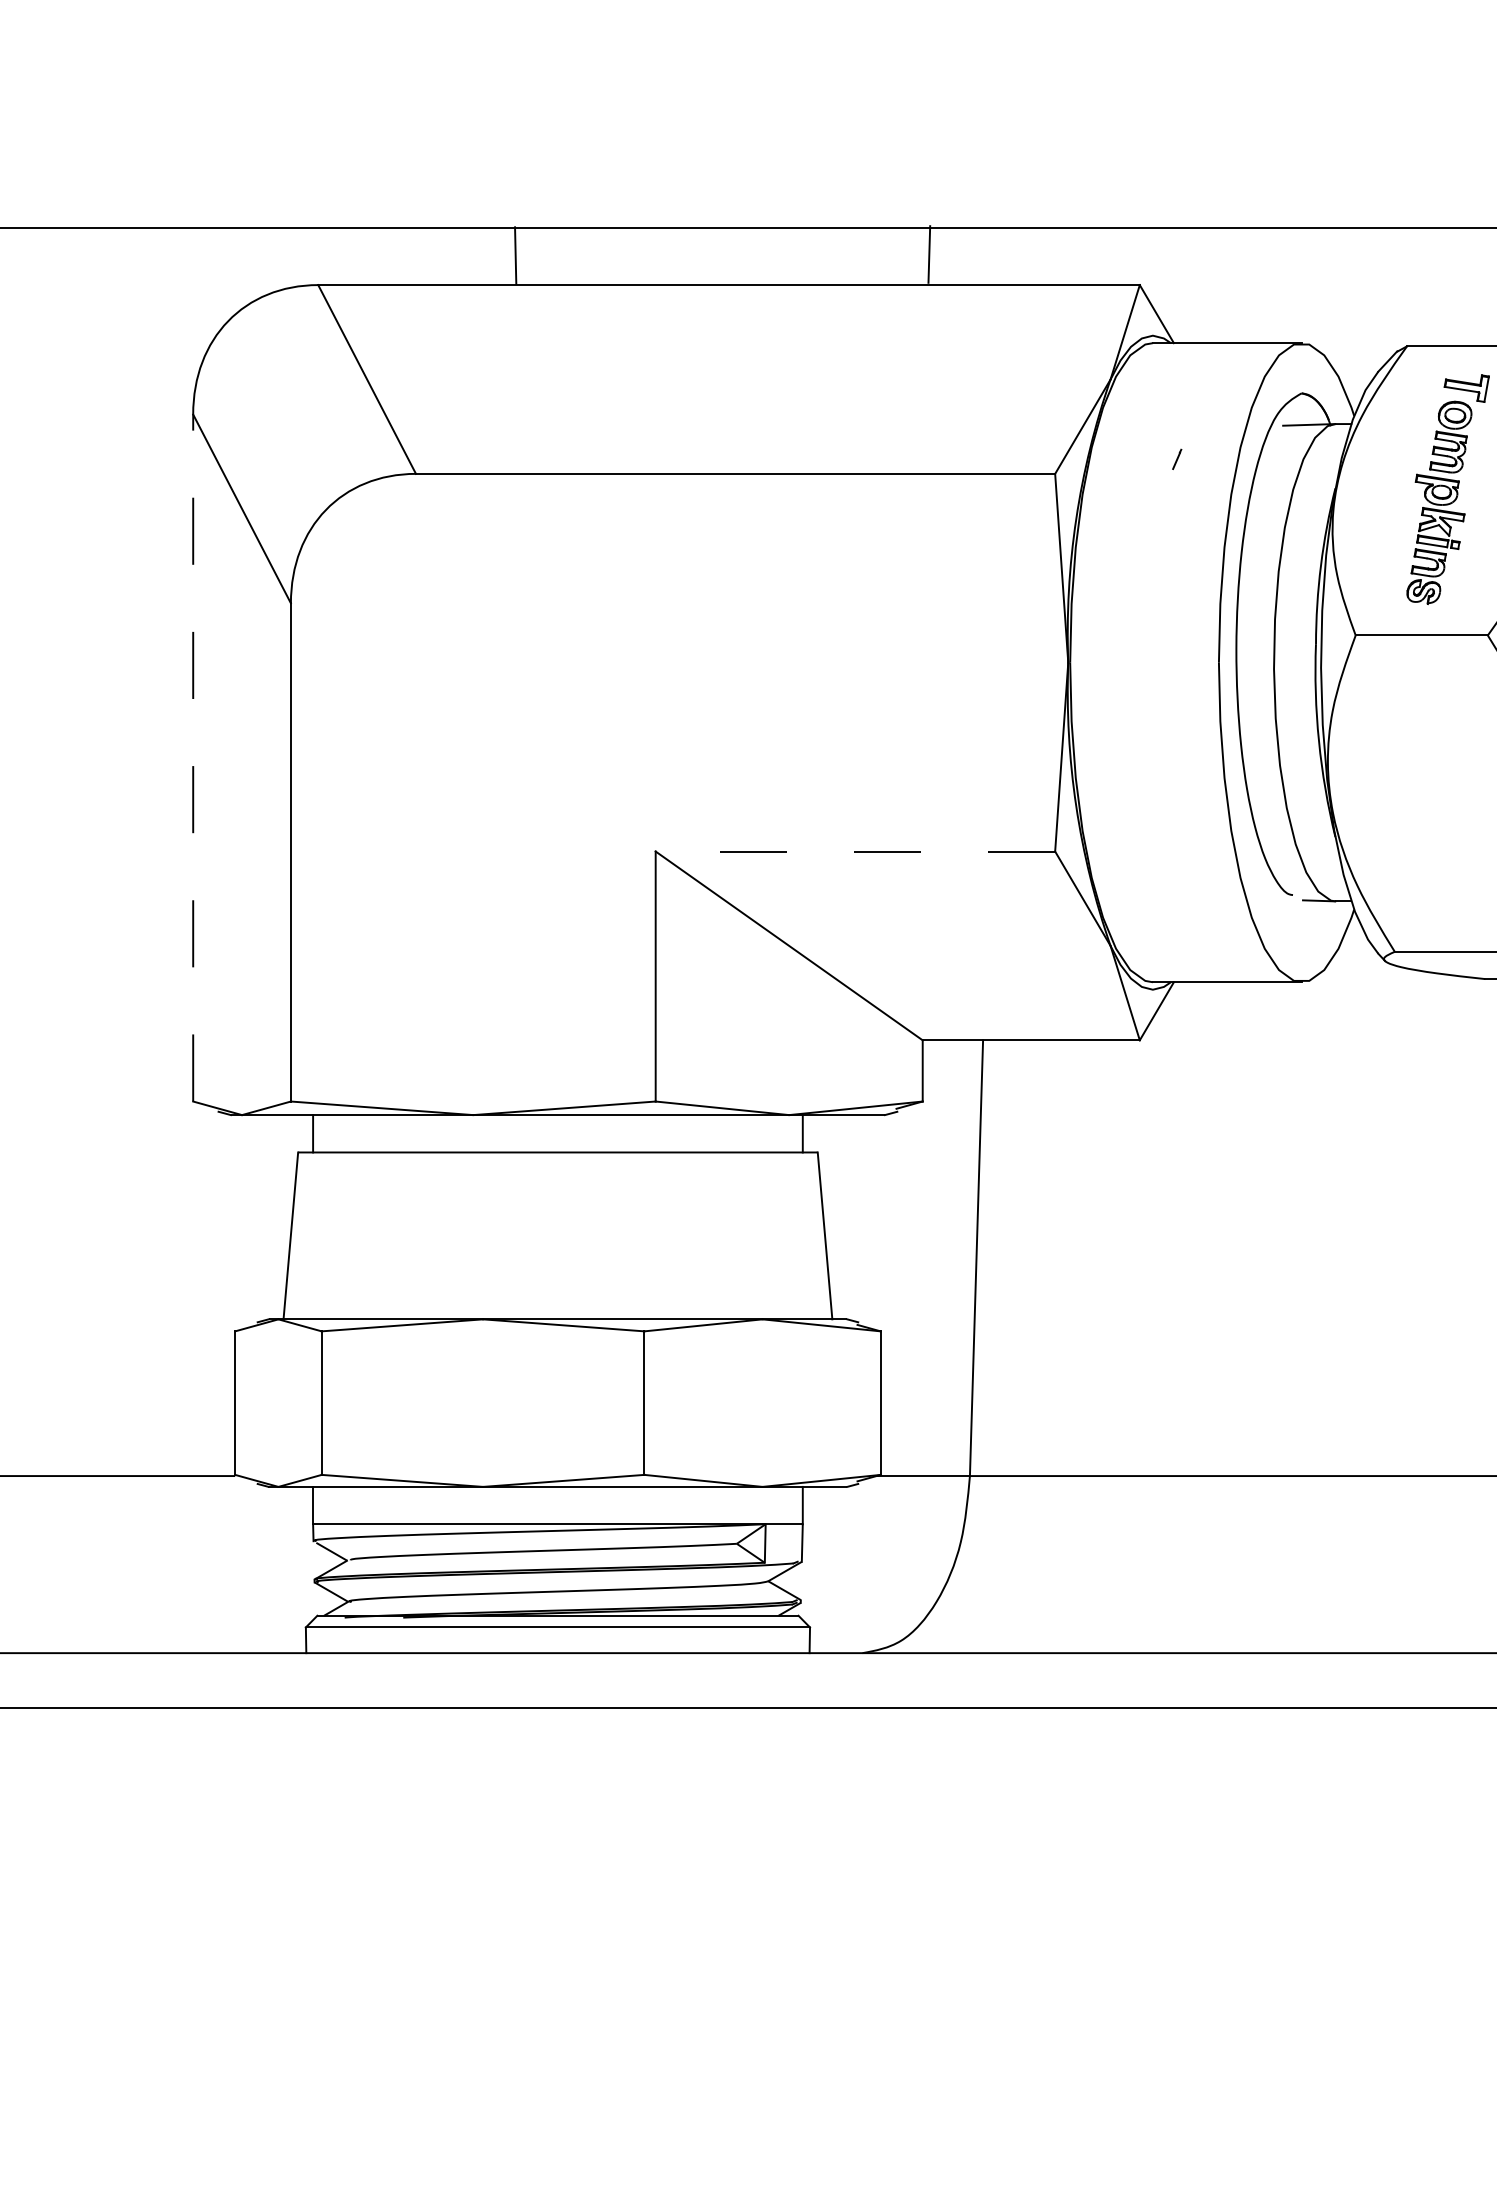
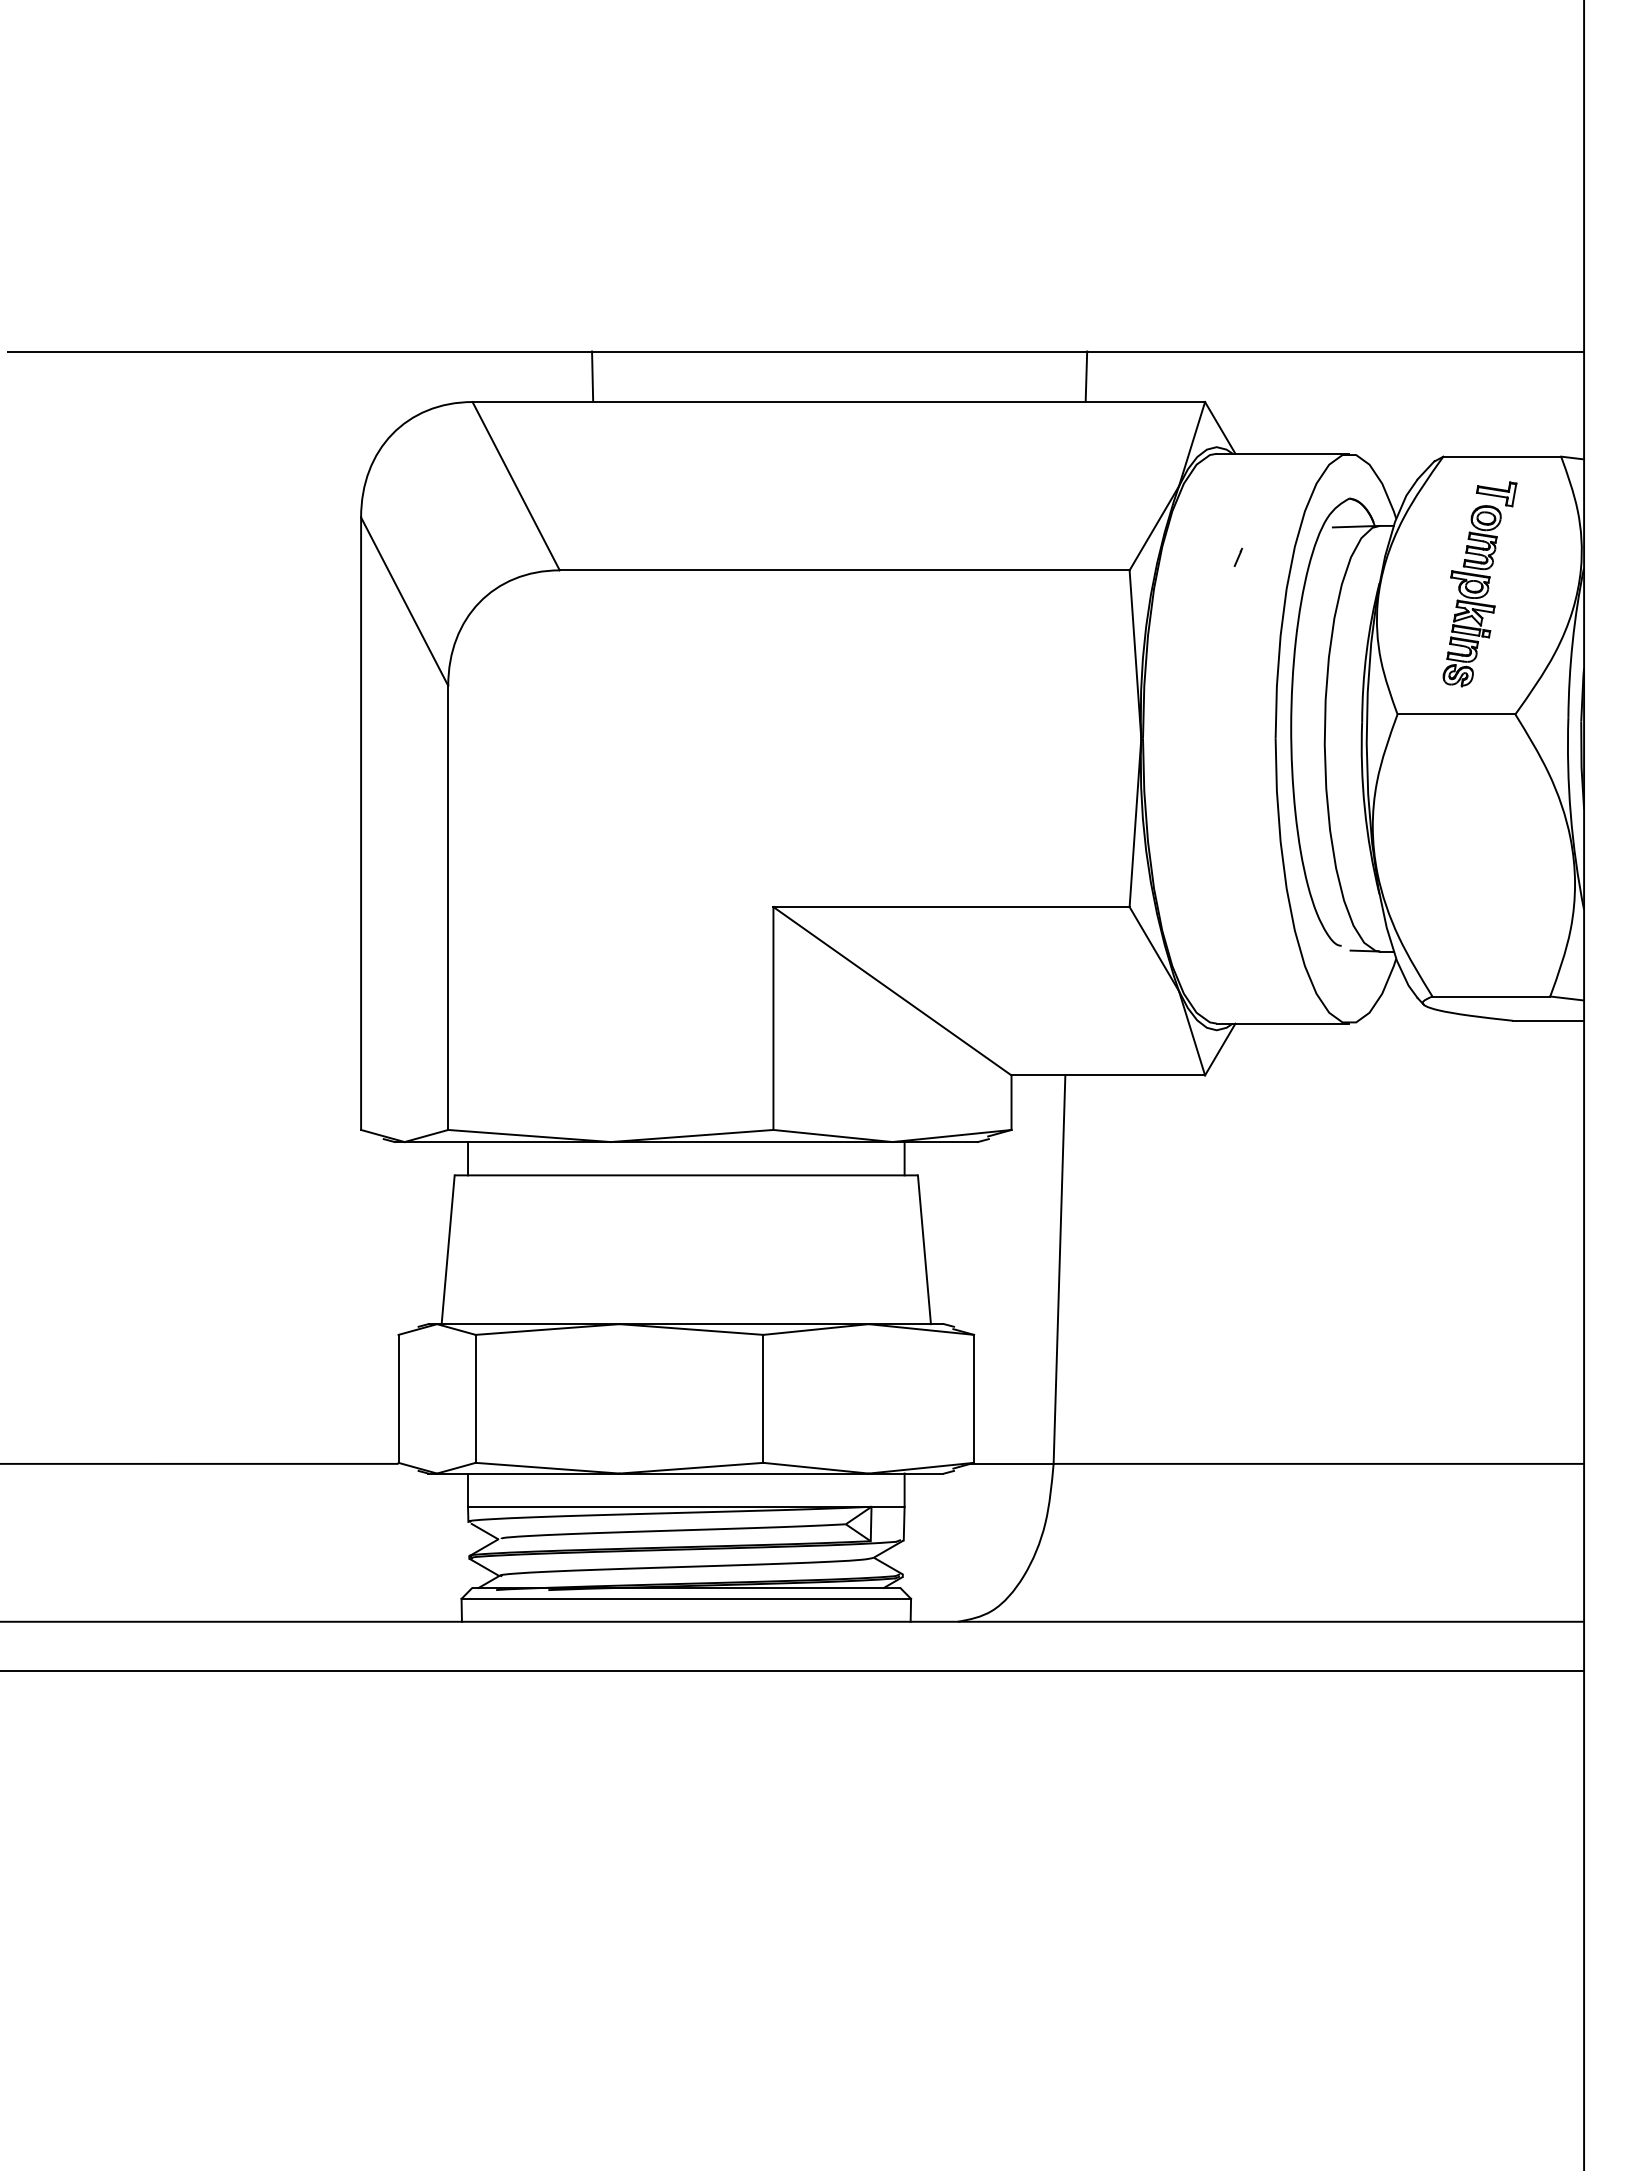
line: (929, 254) -> (1086, 376), moved
line: (515, 255) -> (592, 376), moved
line: (193, 757) -> (361, 823), dashed -> solid
line: (855, 852) -> (951, 907), dashed -> solid

